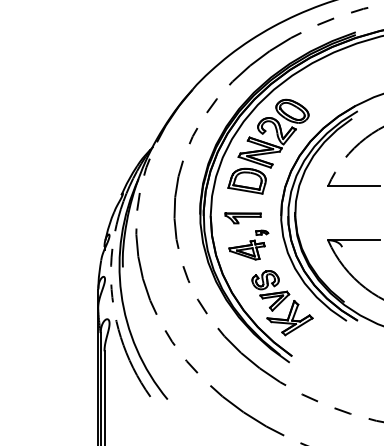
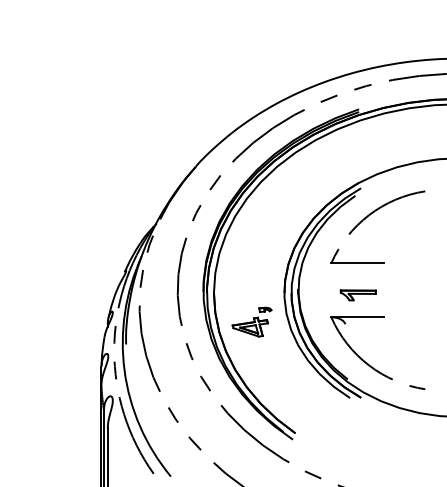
part: (268, 146) -> (271, 223), removed
part: (242, 218) -> (357, 295), moved
part: (282, 303) -> (285, 380), removed

